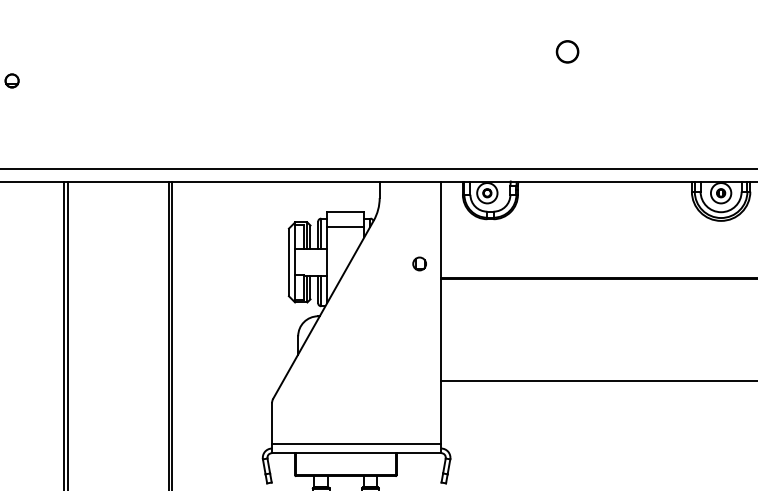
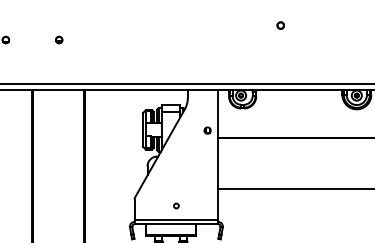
part: (566, 51) -> (280, 25), size x0.62
part: (120, 79) -> (59, 39), added
circle: (356, 415) -> (176, 205), added

